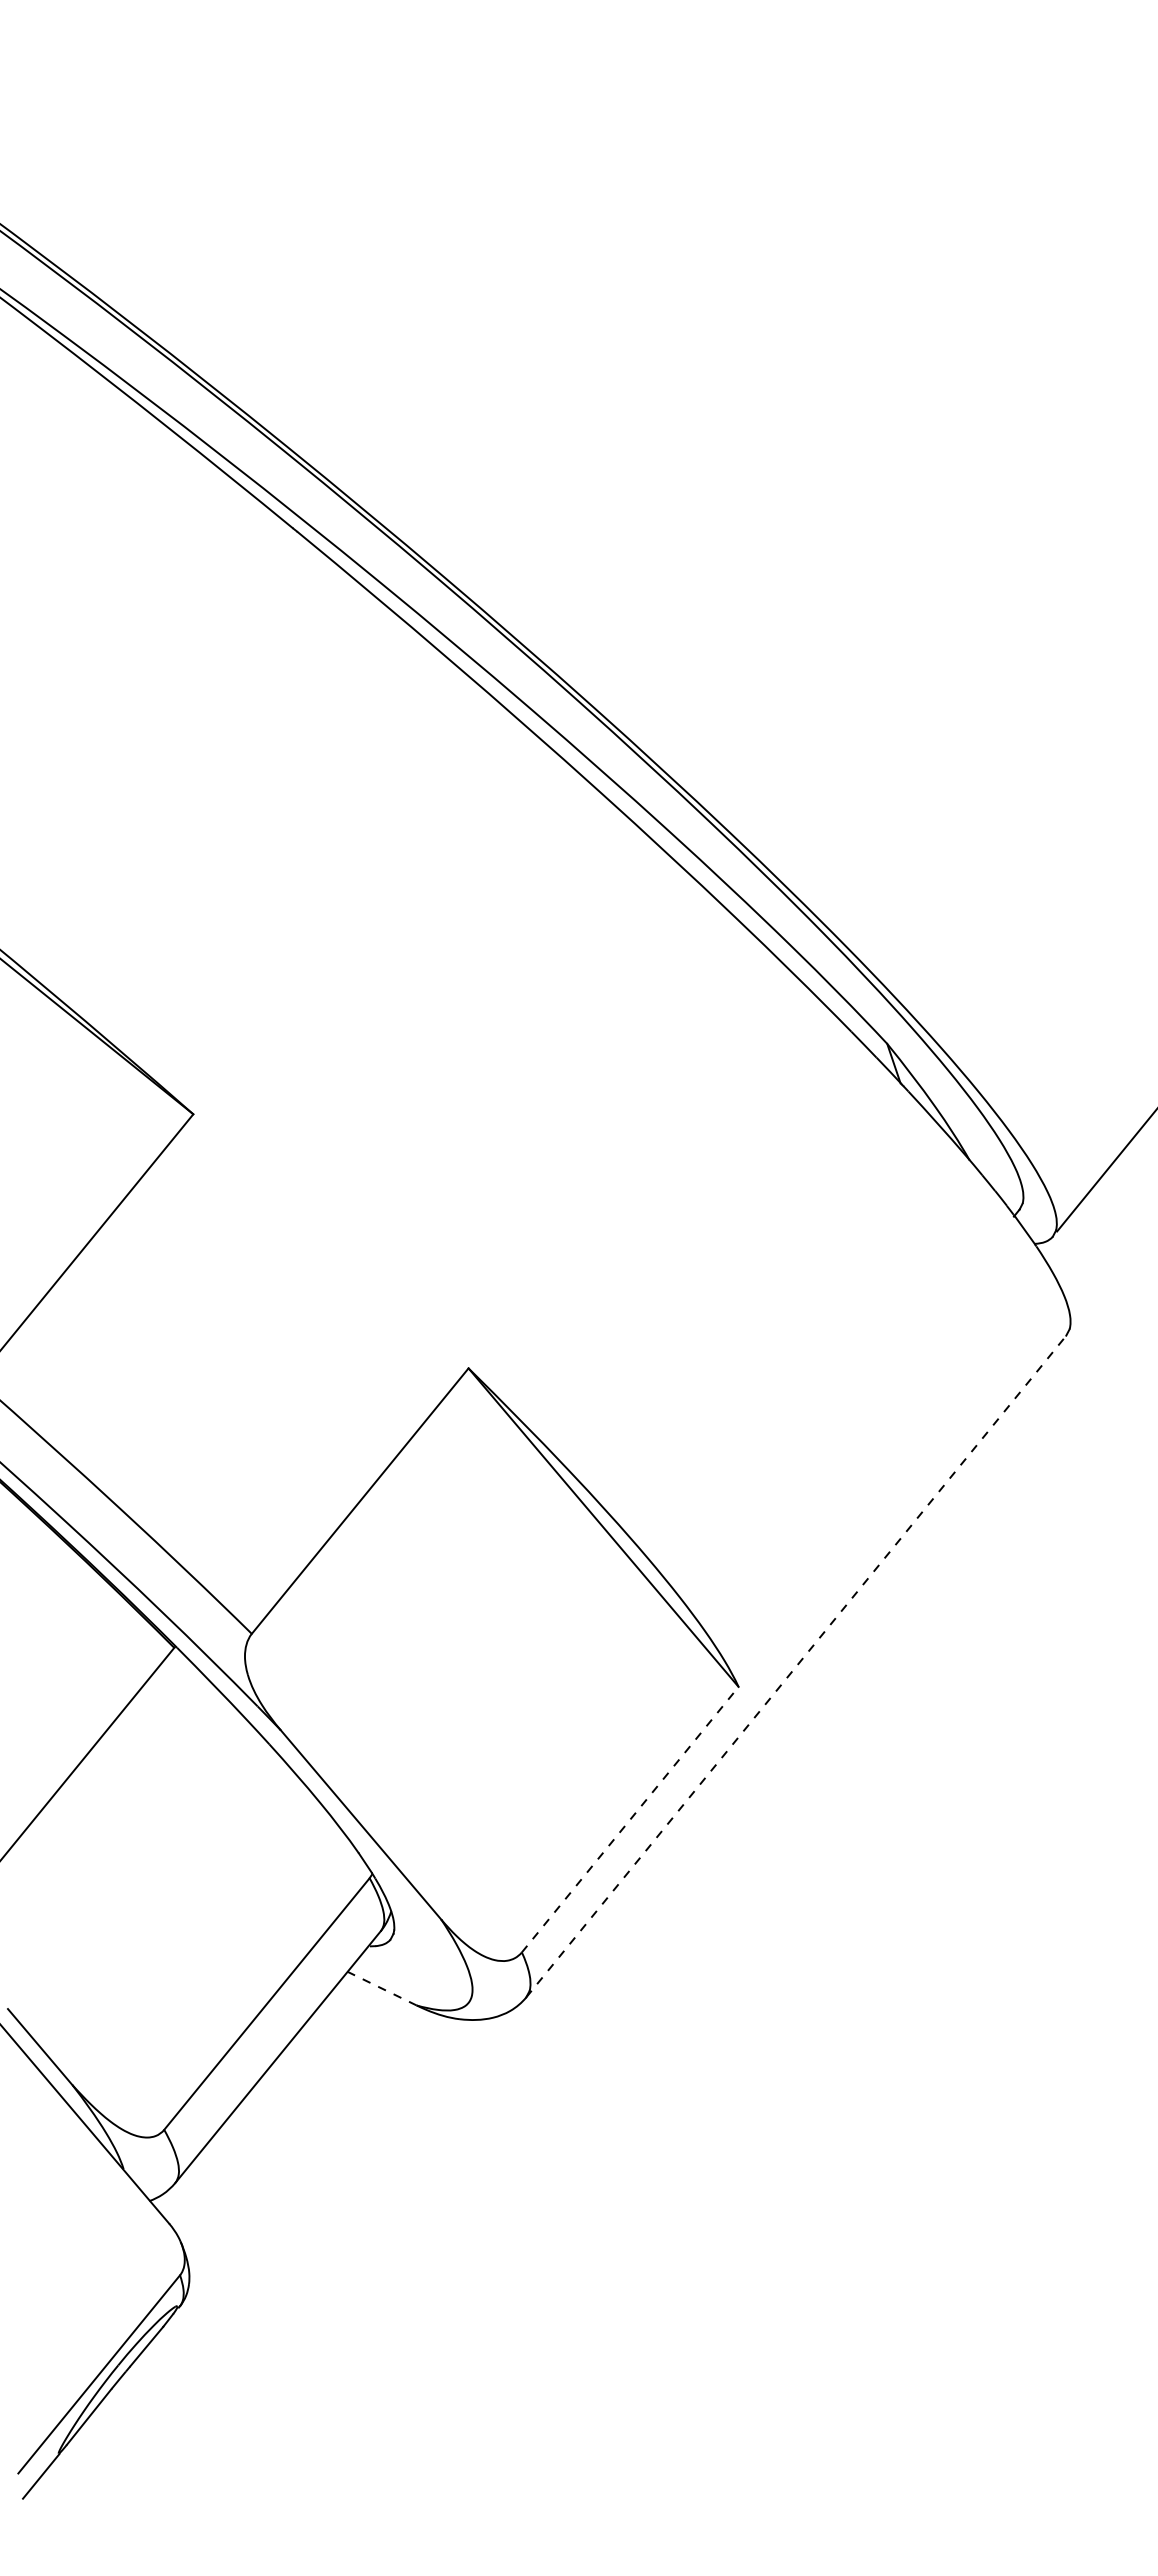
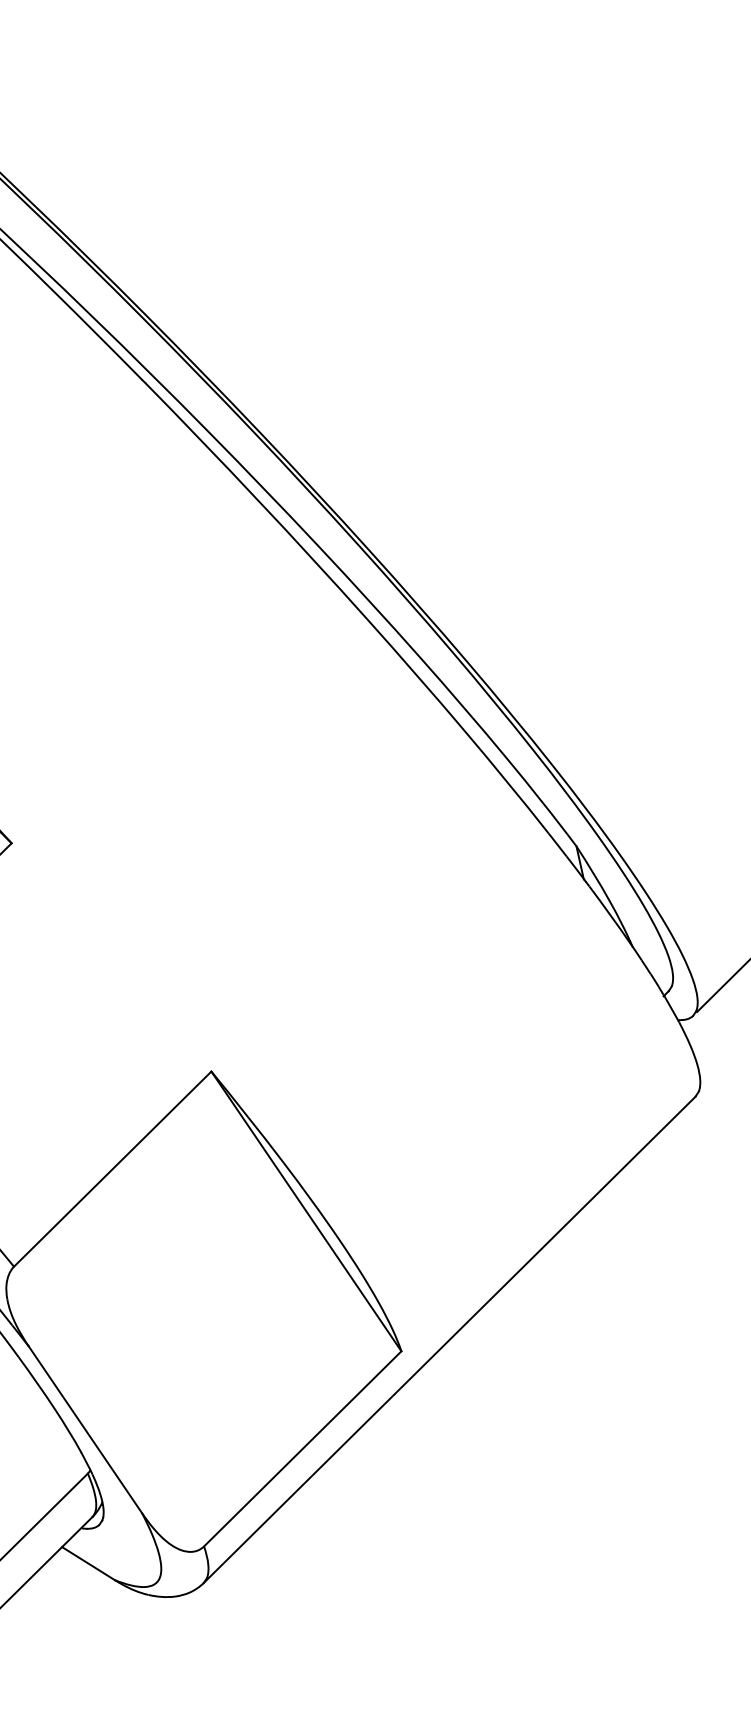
line: (796, 1666) -> (449, 1339), dashed -> solid
line: (630, 1819) -> (302, 1448), dashed -> solid
line: (381, 1988) -> (87, 1563), dashed -> solid

